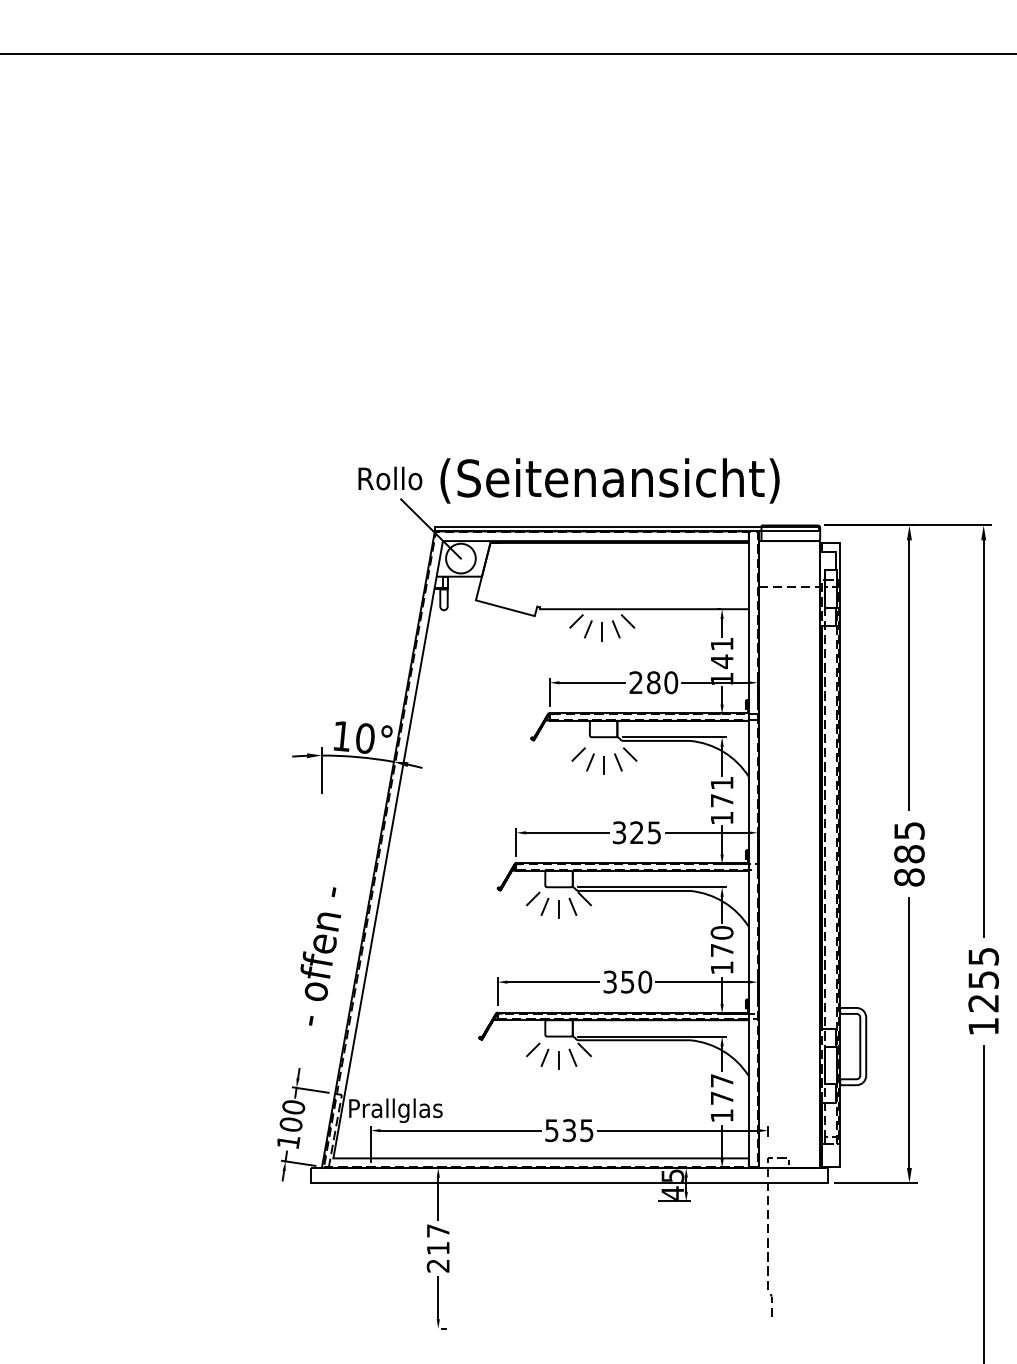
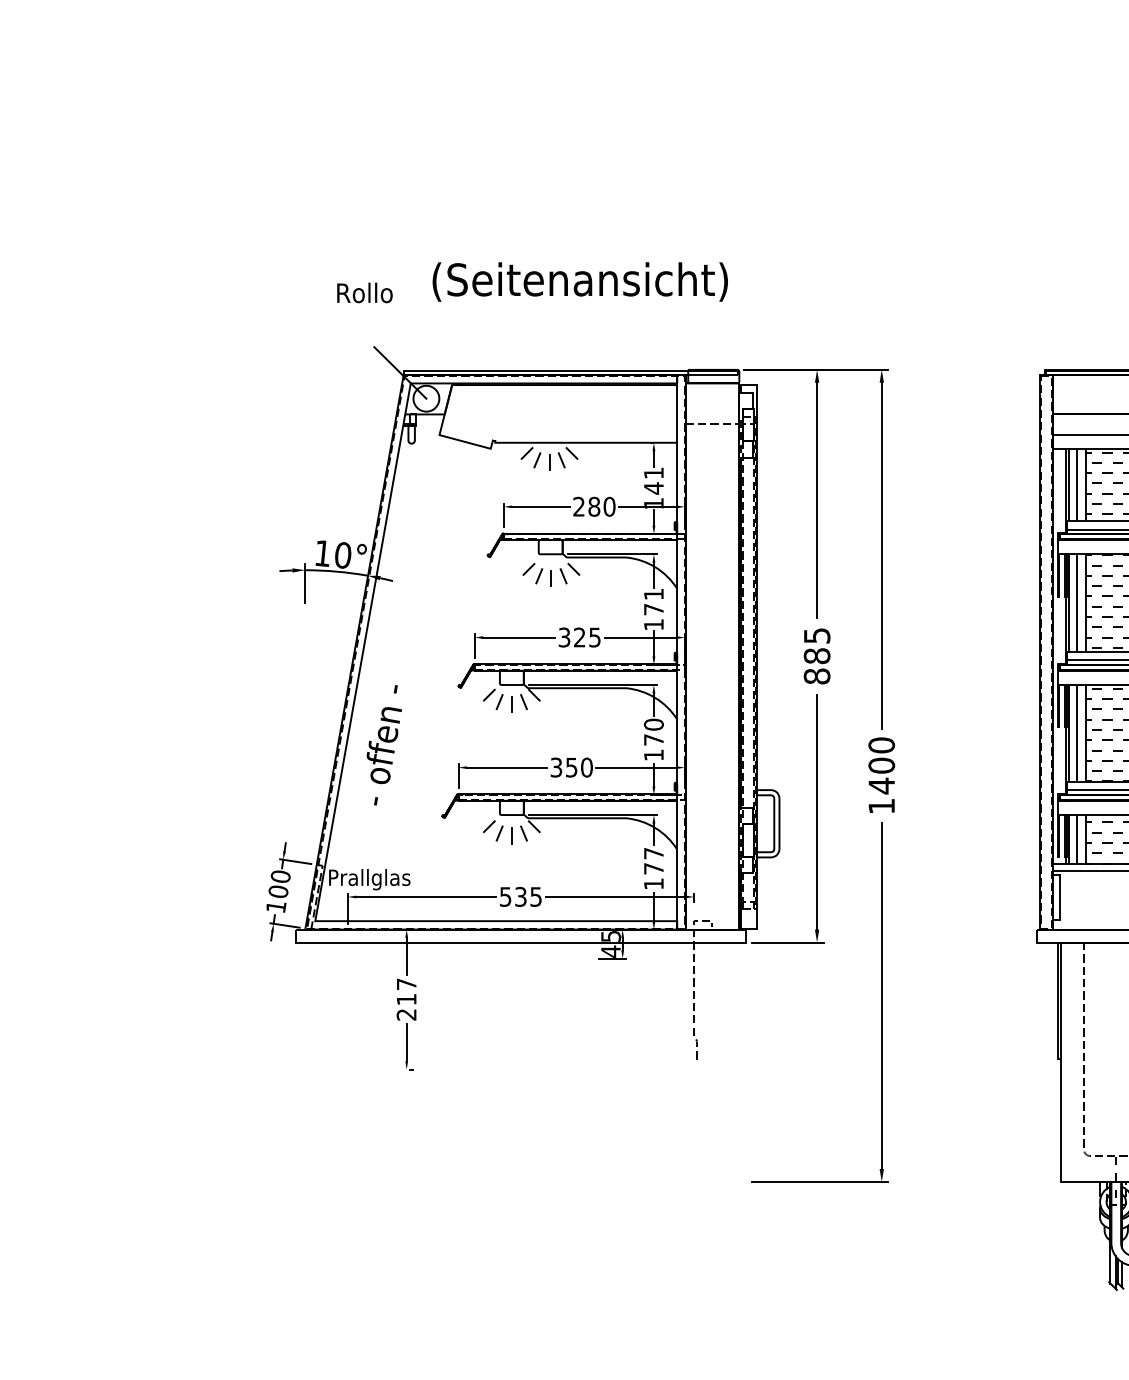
text: (389, 478) -> (364, 292), moved
text: (609, 480) -> (579, 281), moved
text: (319, 956) -> (383, 745), moved
text: (983, 979) -> (881, 765), 1255 -> 1400

